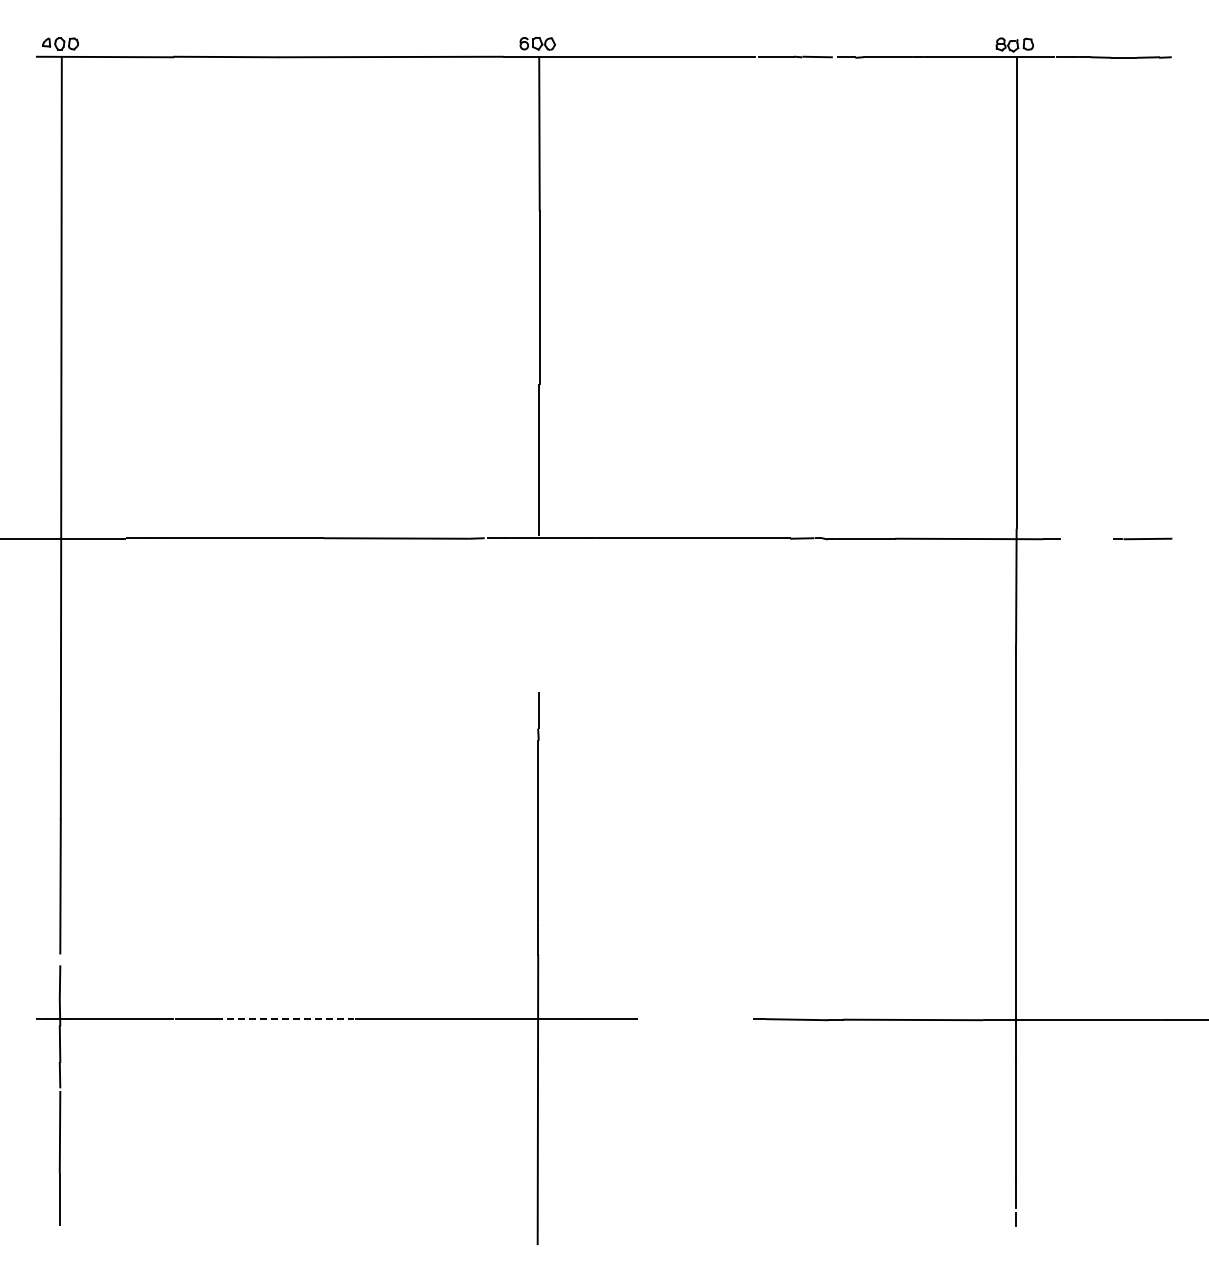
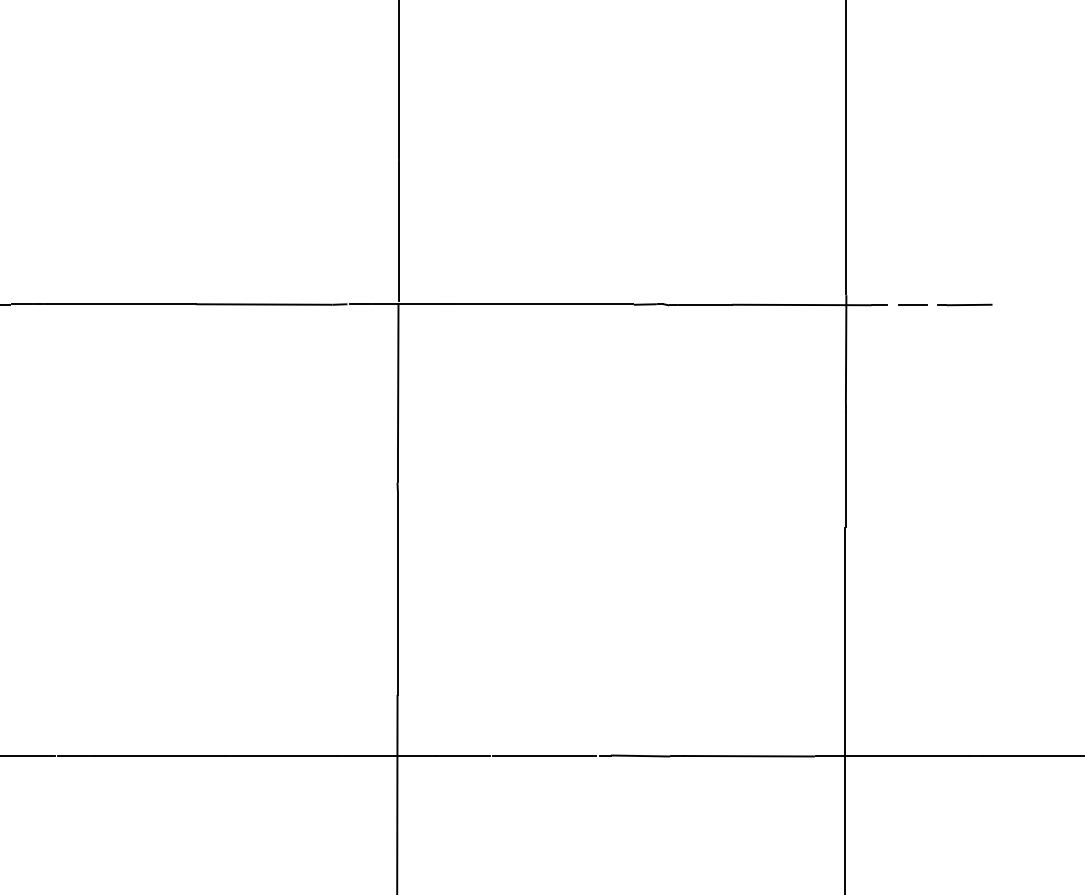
line: (1087, 538) -> (912, 304), added
line: (538, 614) -> (397, 375), added
line: (285, 1019) -> (160, 755), dashed -> solid
line: (694, 1019) -> (544, 755), added

